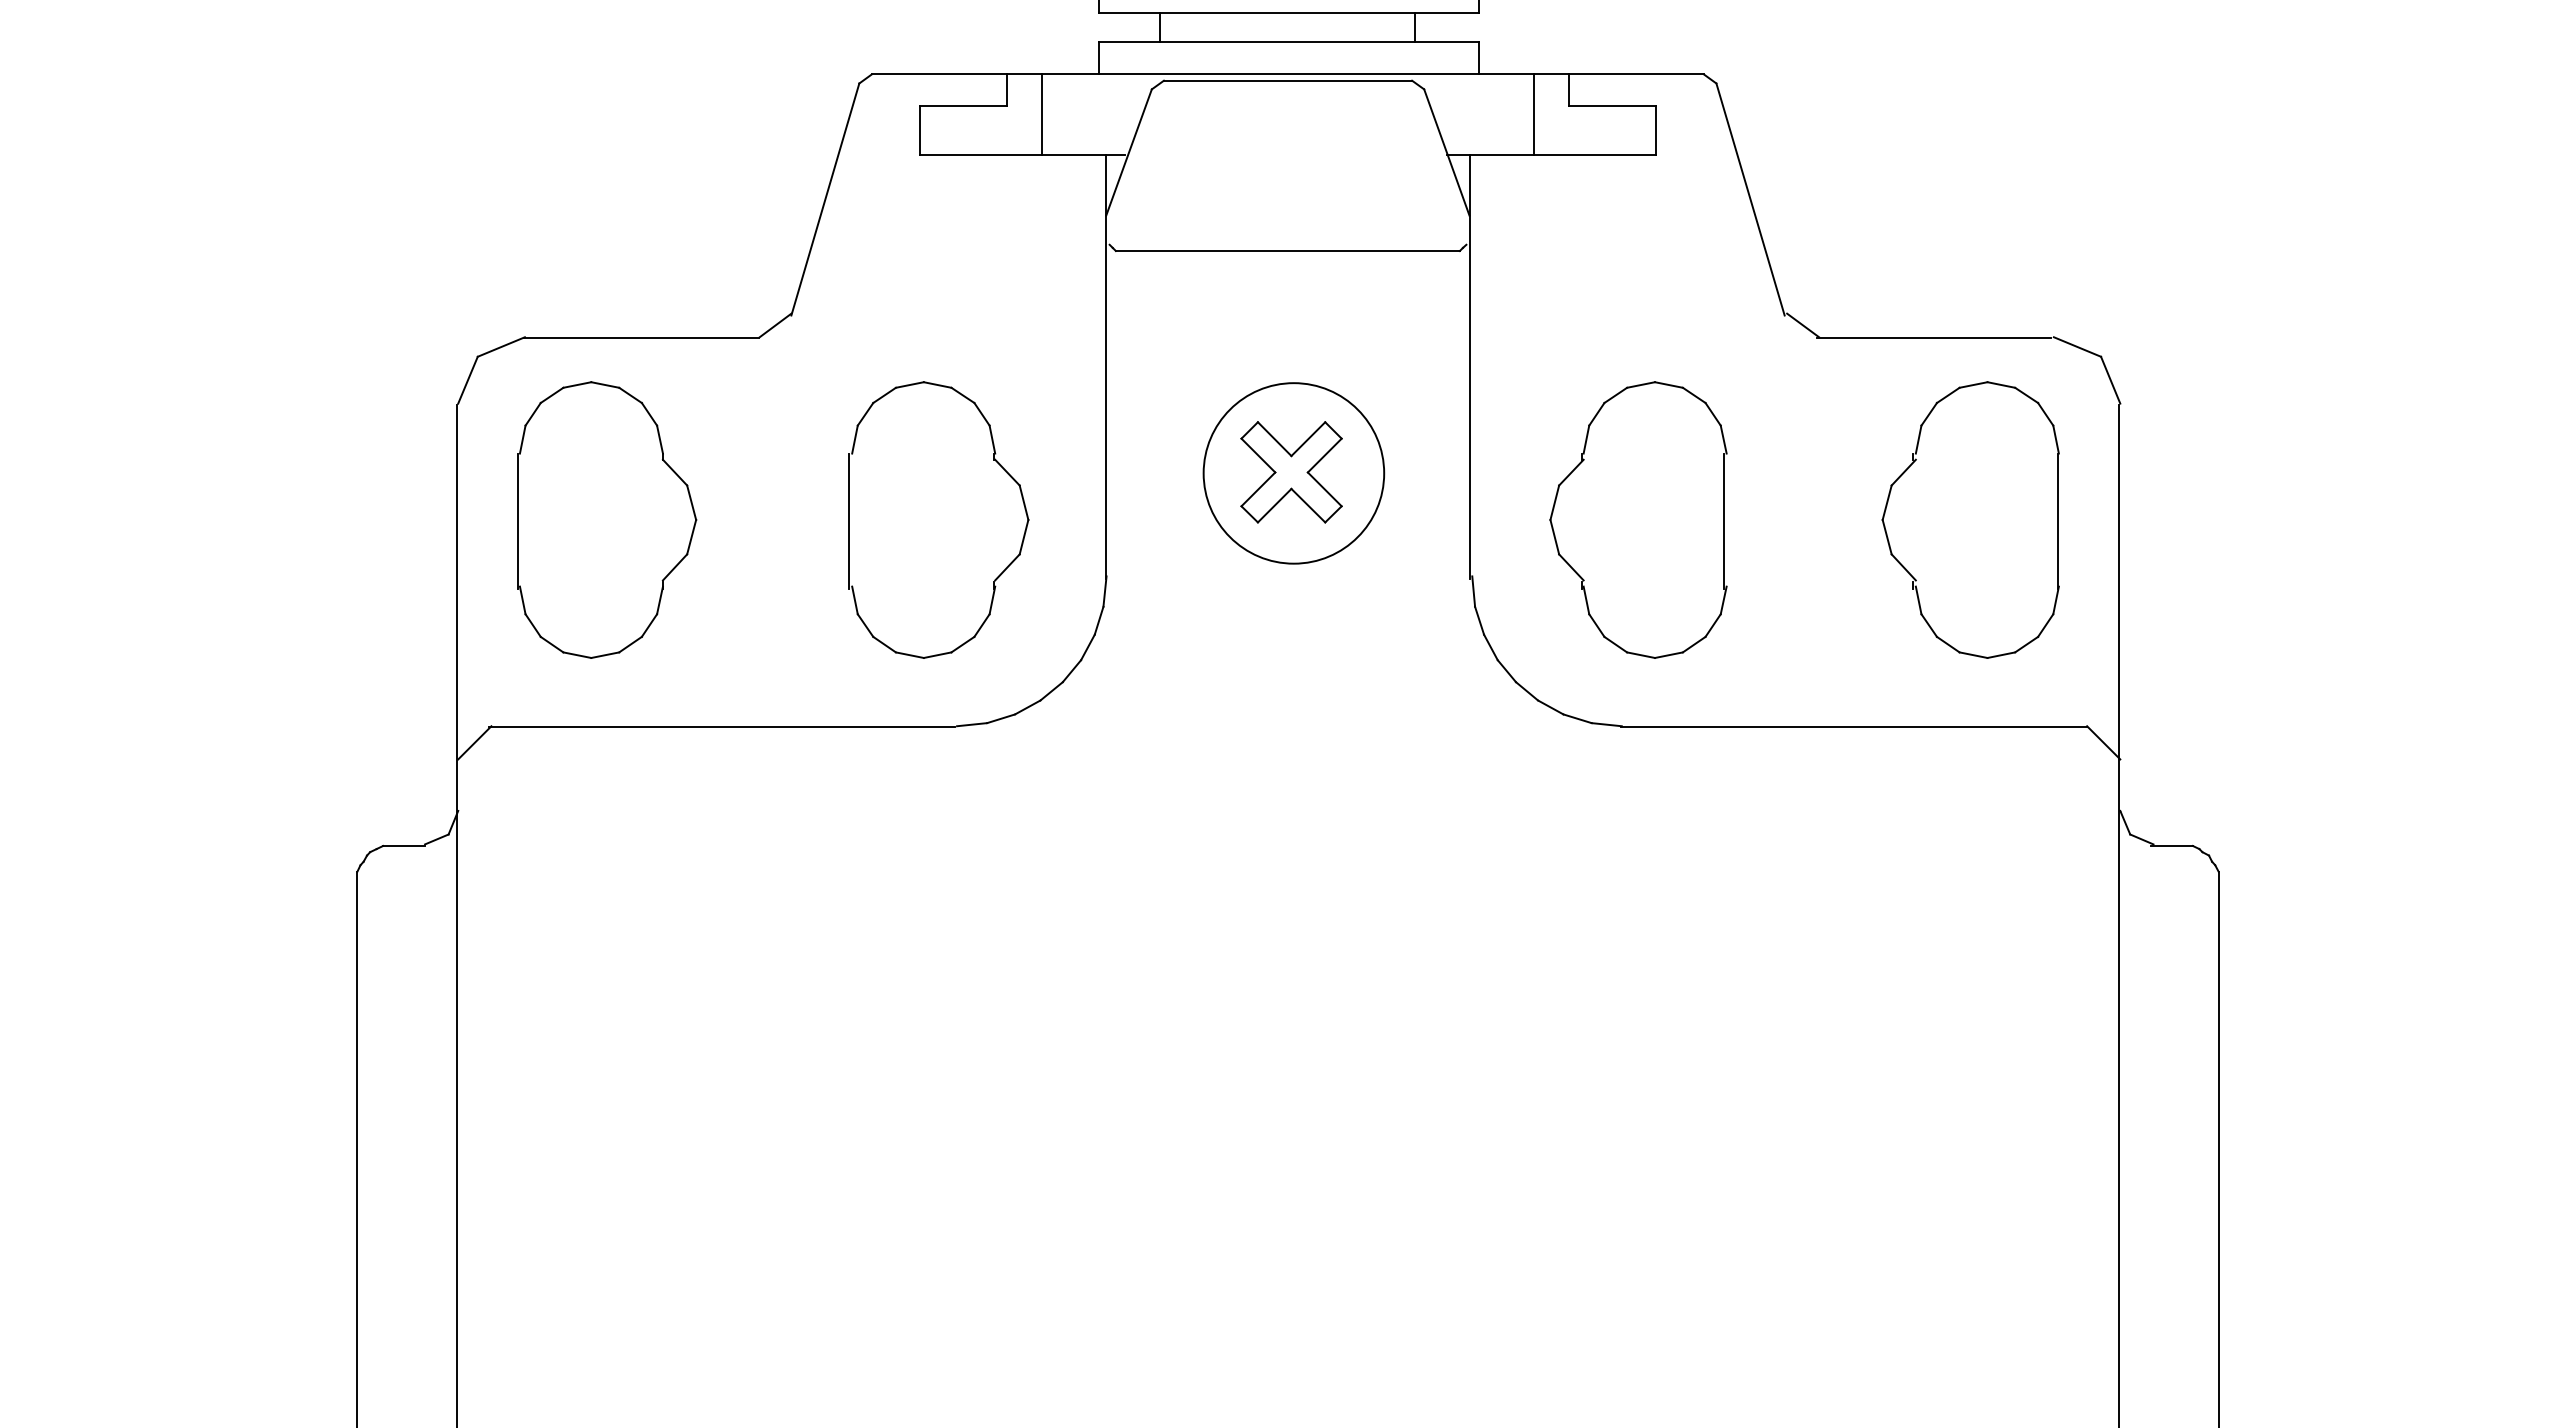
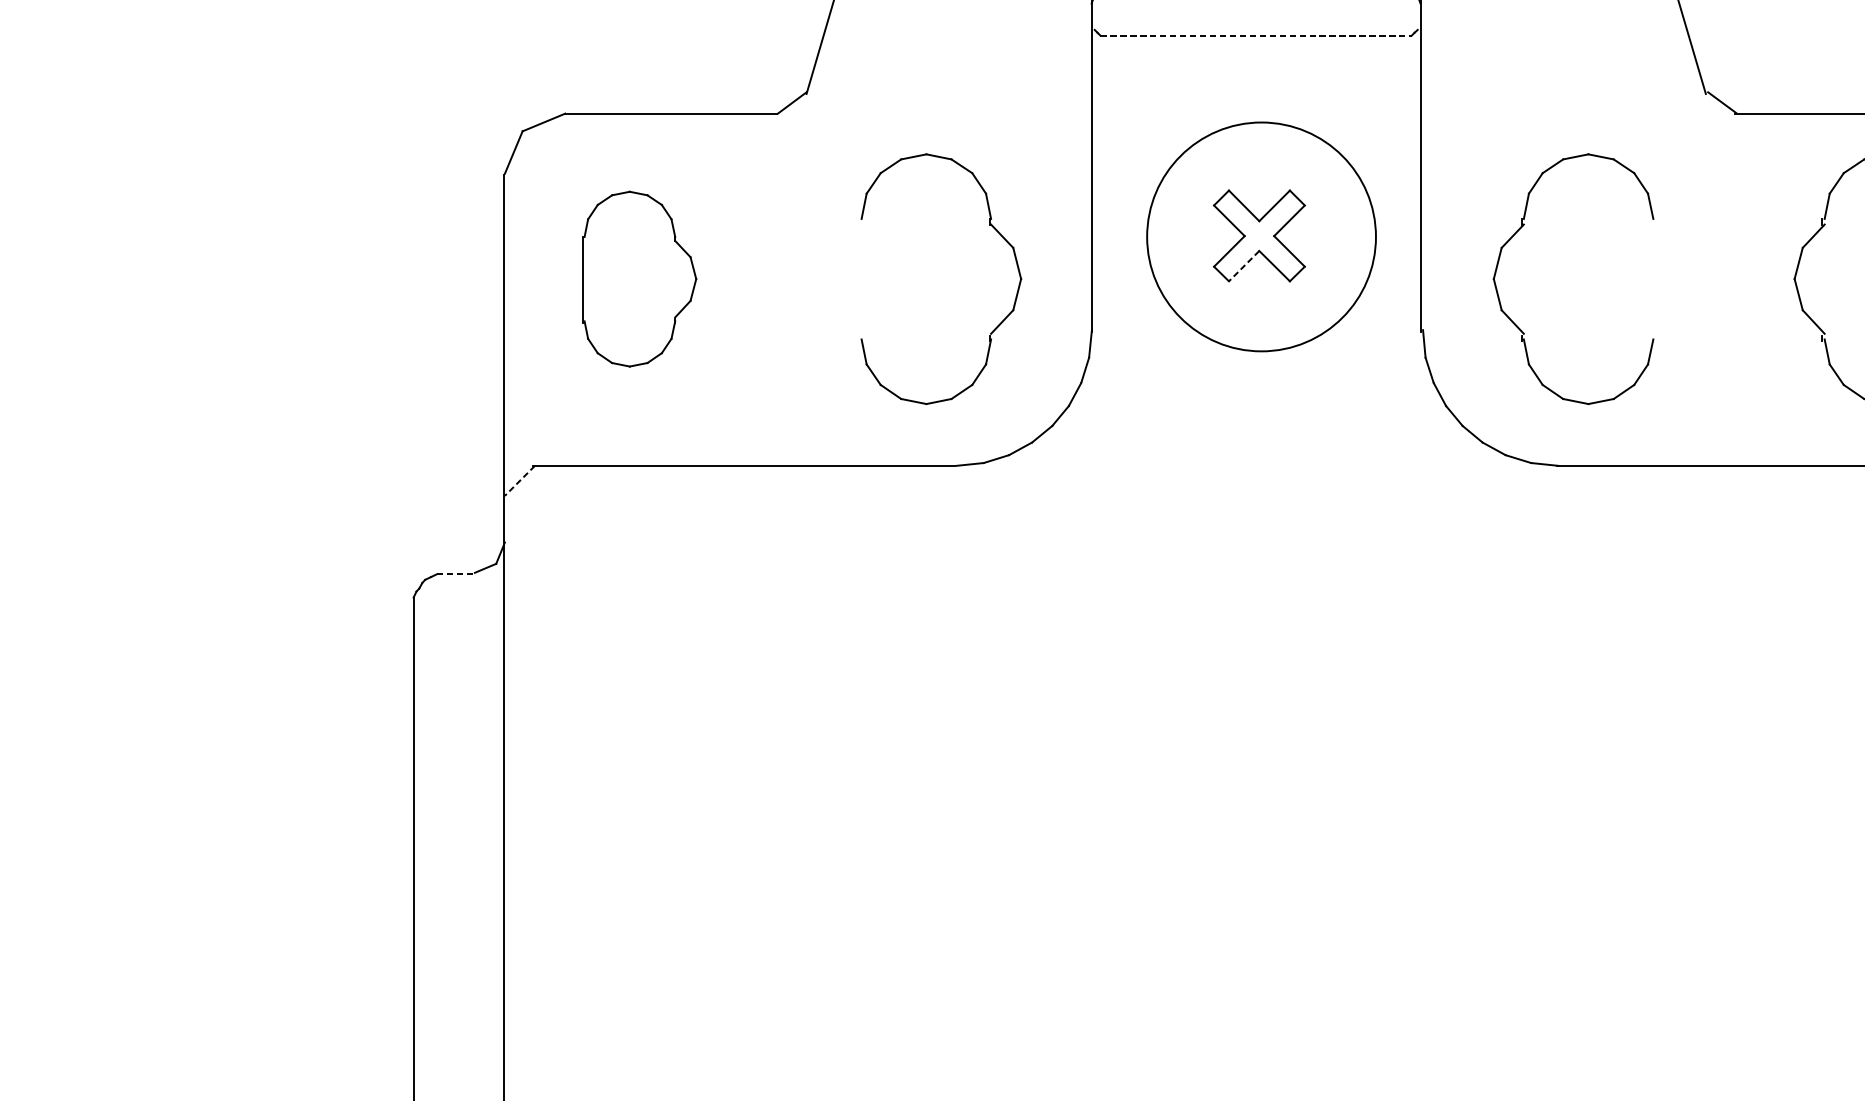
line: (1288, 251) -> (1256, 36), solid -> dashed
circle: (1293, 473) -> (1261, 237), size x1.4
line: (1274, 505) -> (1243, 265), solid -> dashed
part: (607, 519) -> (640, 278), size x0.7
line: (849, 520) -> (859, 279), removed
line: (1723, 520) -> (1650, 279), removed
line: (474, 743) -> (519, 481), solid -> dashed
line: (403, 845) -> (455, 573), solid -> dashed

